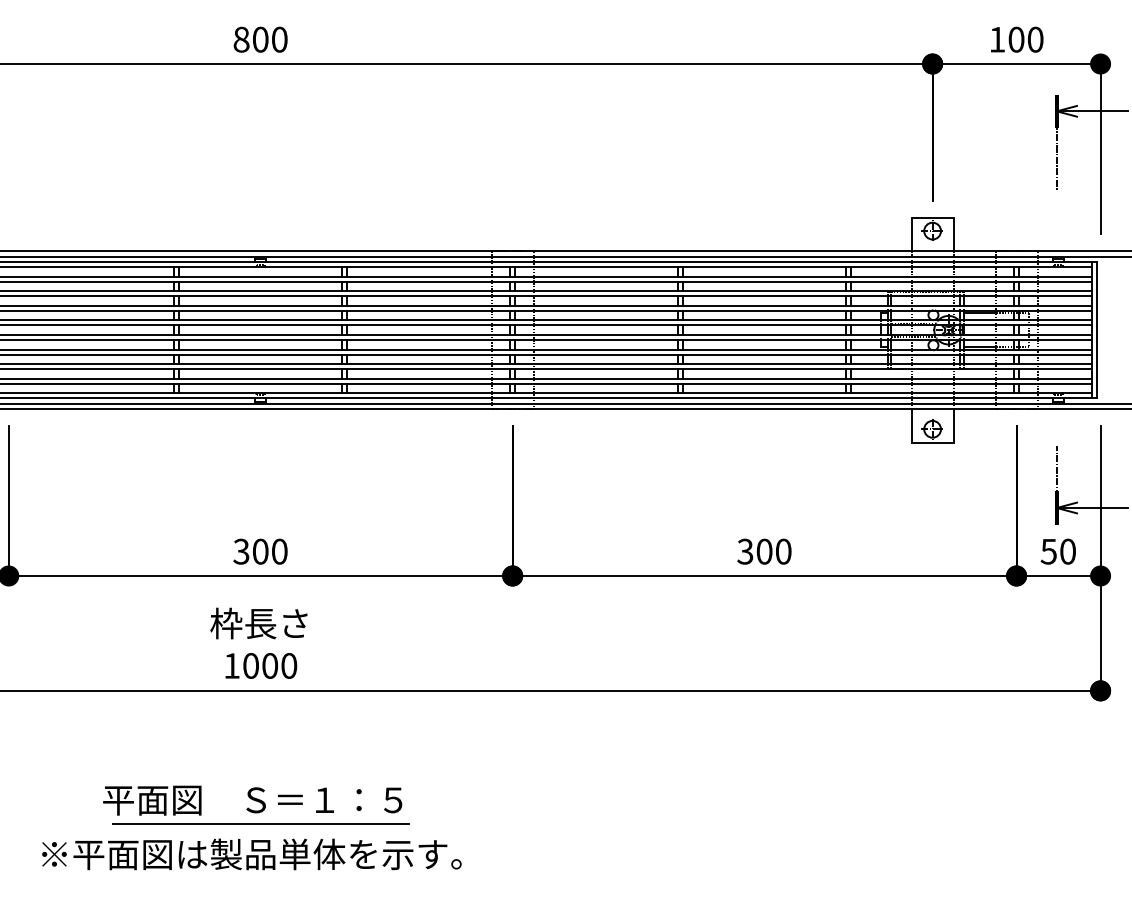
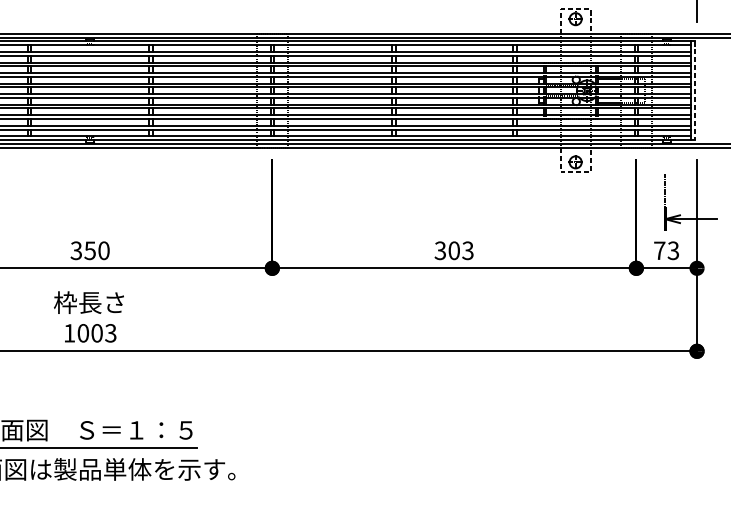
line: (932, 217) -> (575, 9), solid -> dashed
line: (1097, 330) -> (694, 90), solid -> dashed
line: (932, 442) -> (575, 171), solid -> dashed
text: (260, 551) -> (90, 250), 300 -> 350
text: (783, 551) -> (467, 250), 300 -> 303
text: (1057, 551) -> (665, 250), 50 -> 73
text: (289, 665) -> (111, 332), 1000 -> 1003

